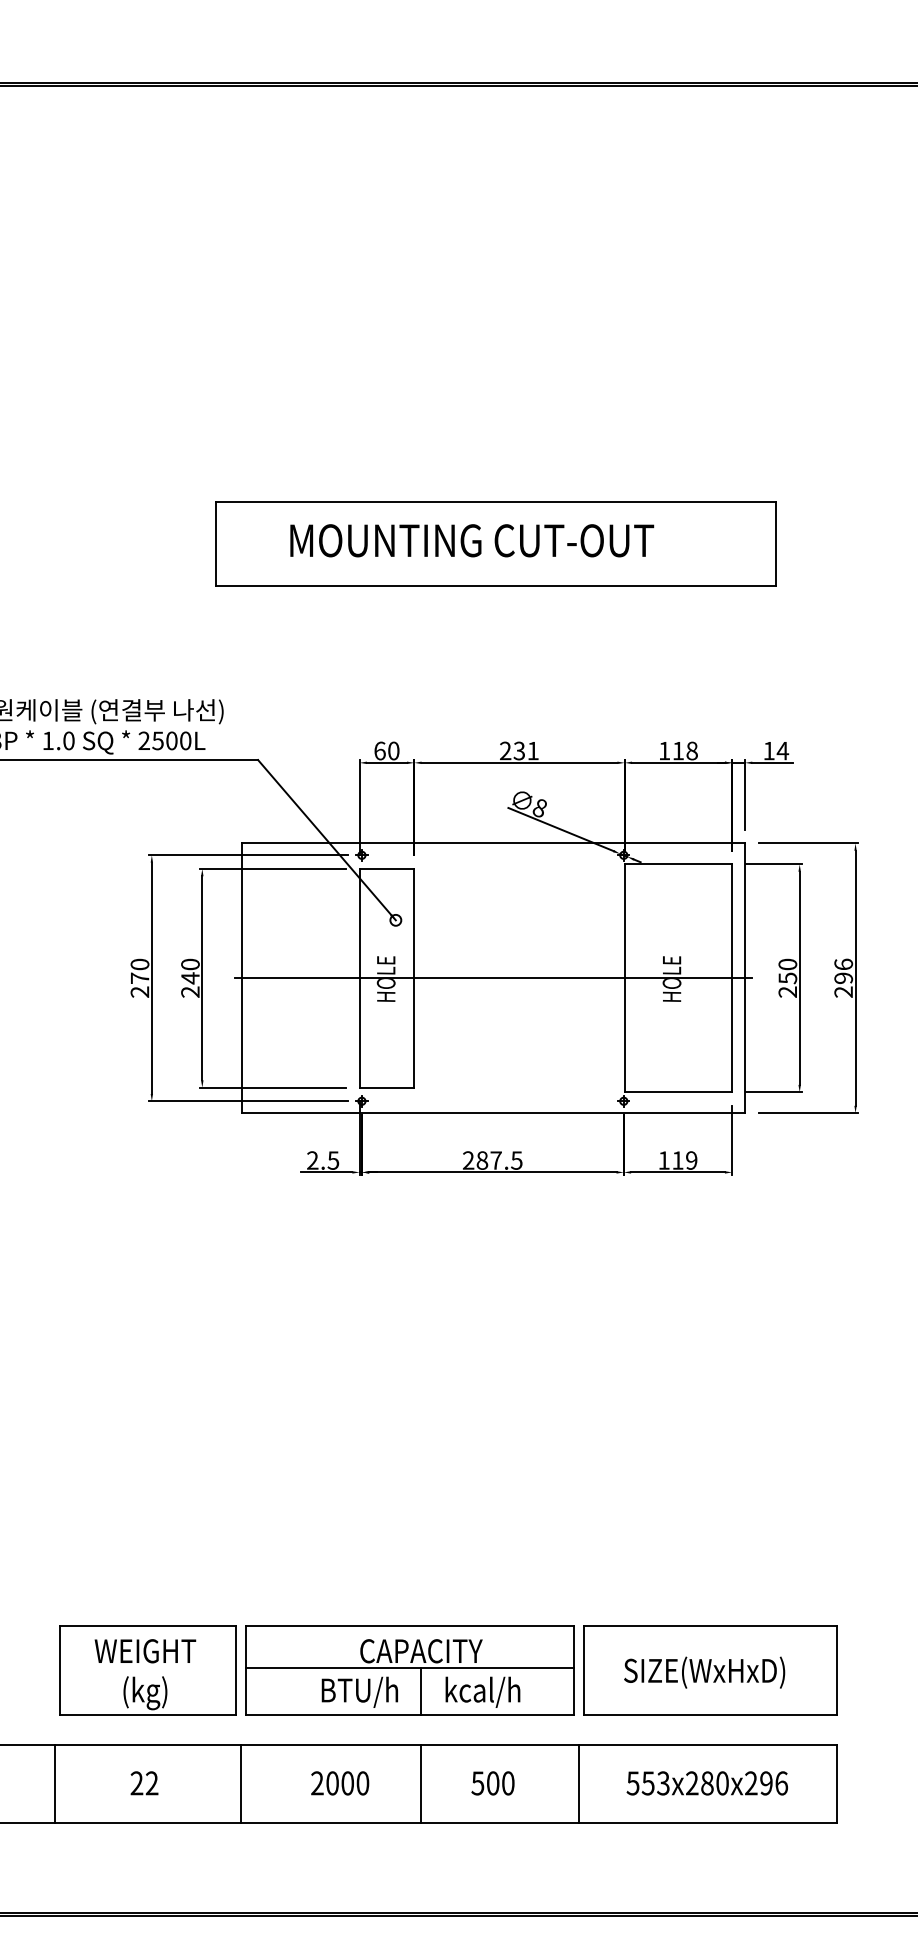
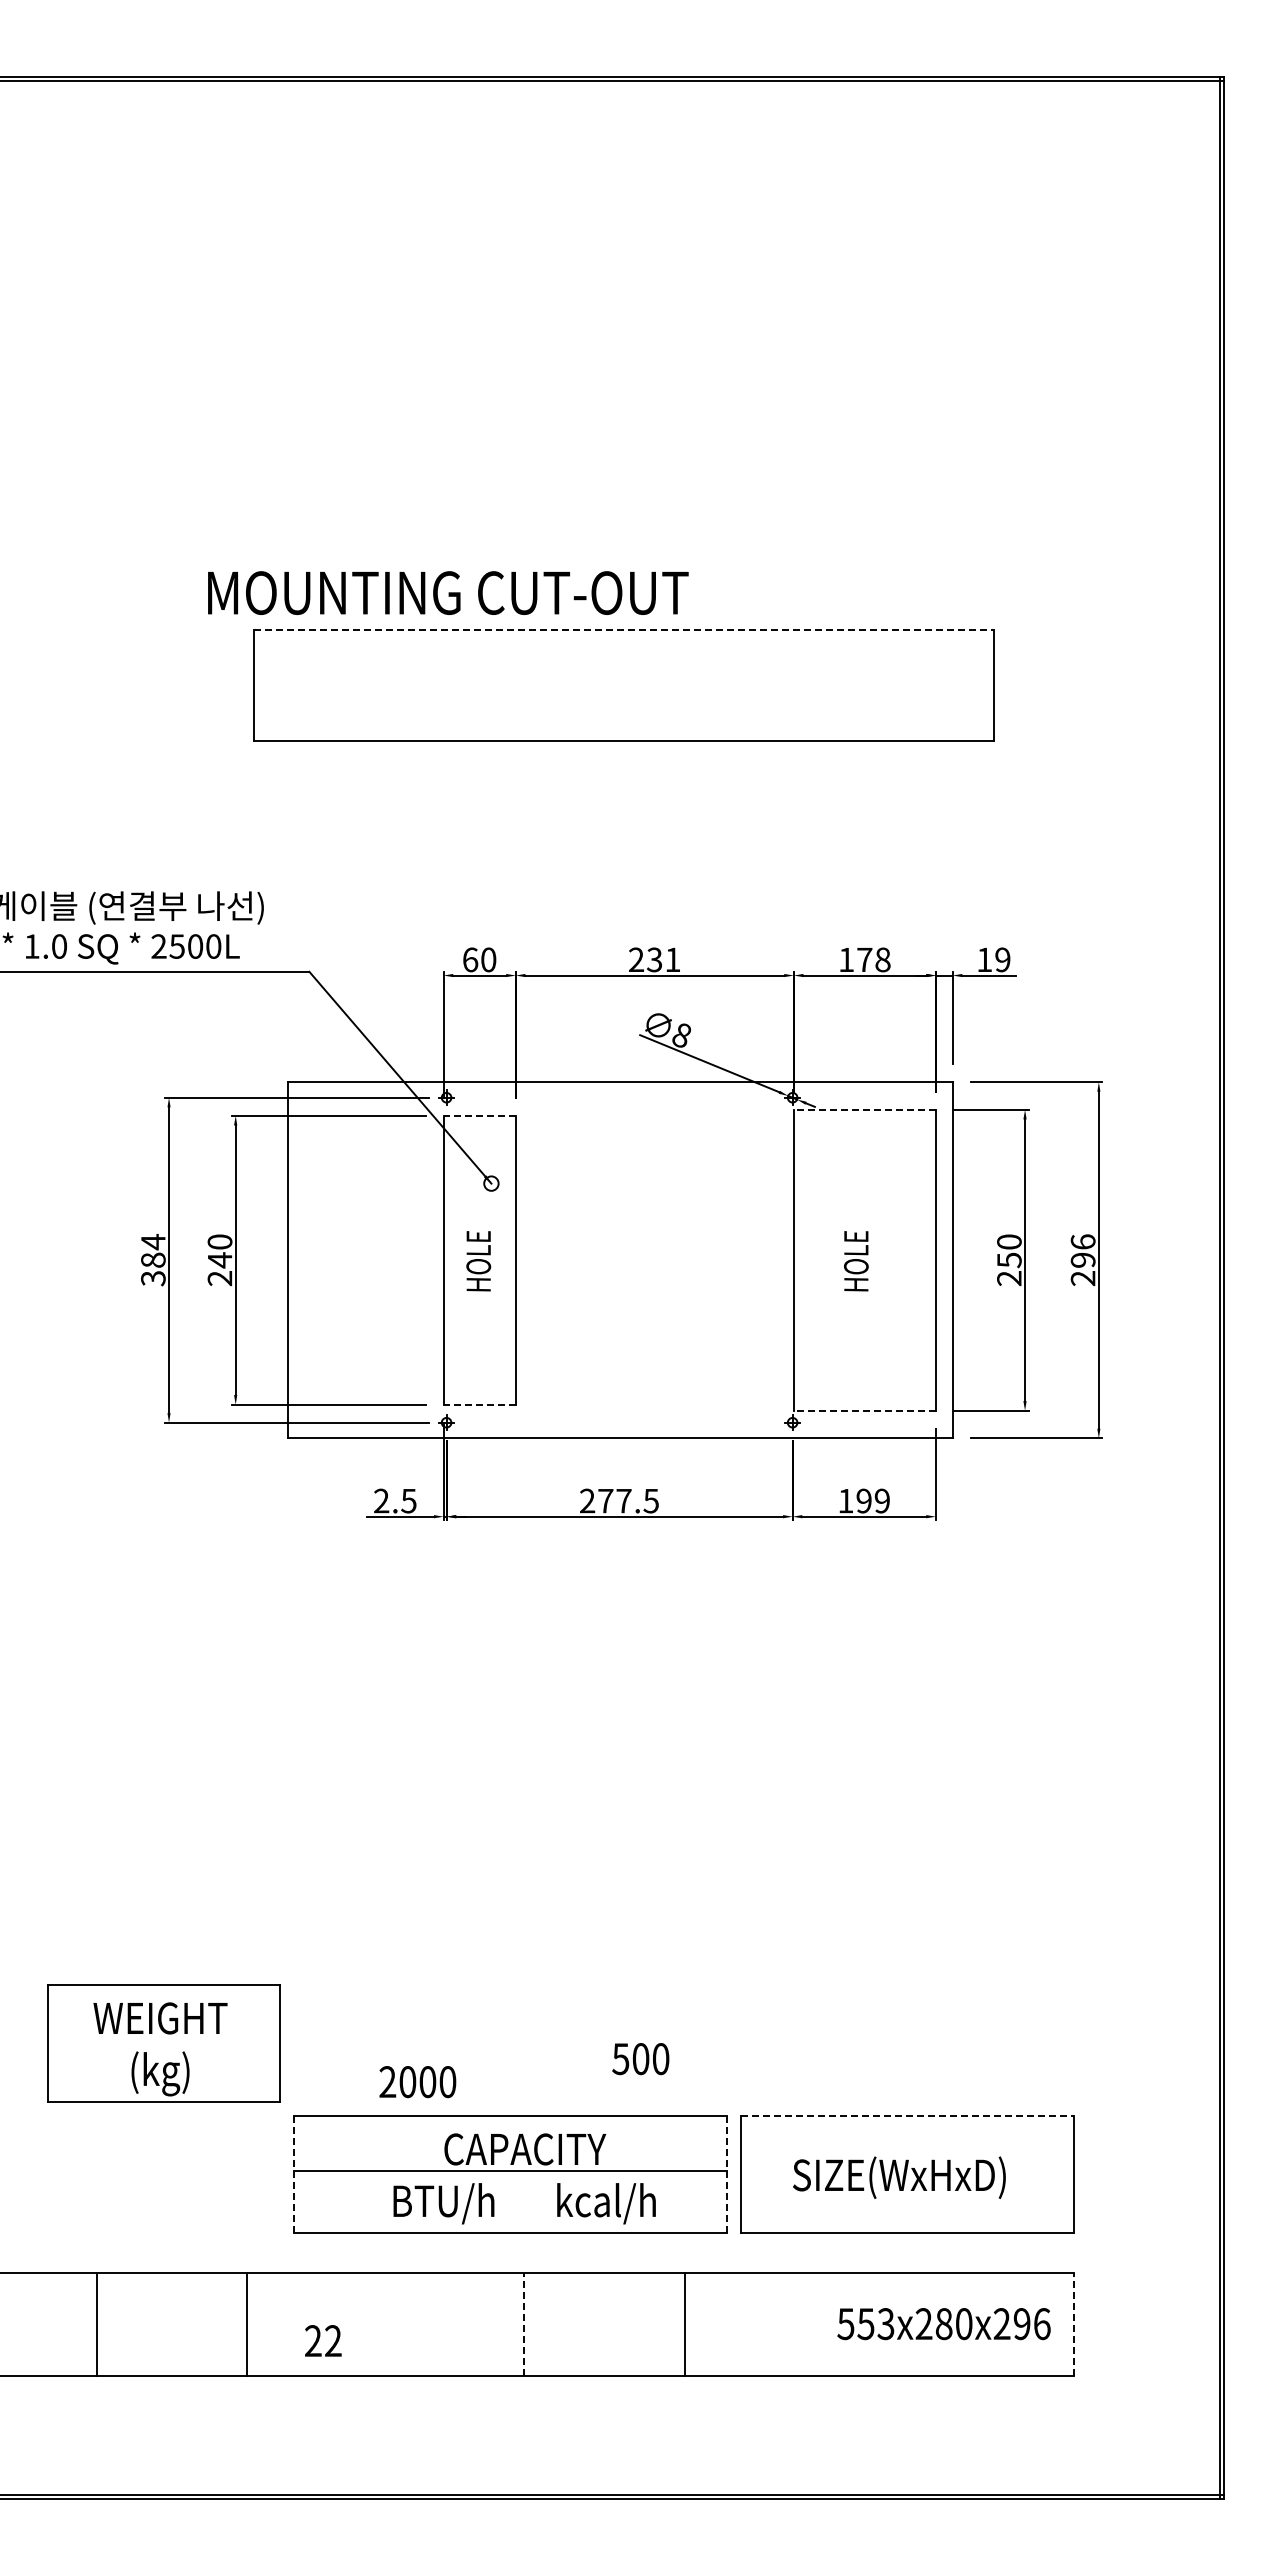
line: (496, 501) -> (624, 630), solid -> dashed
text: (472, 540) -> (448, 592), moved
text: (678, 750) -> (864, 959), 118 -> 178
text: (782, 750) -> (1002, 959), 14 -> 19
line: (678, 864) -> (864, 1109), solid -> dashed
line: (386, 868) -> (479, 1115), solid -> dashed
text: (140, 978) -> (153, 1260), 270 -> 384
line: (493, 978) -> (620, 1260), removed
line: (386, 1087) -> (479, 1404), solid -> dashed
line: (678, 1092) -> (864, 1410), solid -> dashed
text: (482, 1160) -> (605, 1500), 287.5 -> 277.5
text: (677, 1160) -> (863, 1500), 119 -> 199
line: (710, 1626) -> (907, 2116), solid -> dashed
part: (147, 1670) -> (163, 2043), moved
line: (246, 1670) -> (293, 2174), solid -> dashed
line: (573, 1670) -> (726, 2174), solid -> dashed
line: (420, 1690) -> (524, 2201), removed
text: (144, 1782) -> (323, 2340), moved
line: (55, 1783) -> (97, 2324), moved
line: (240, 1783) -> (246, 2324), moved
text: (339, 1783) -> (417, 2082), moved
line: (420, 1783) -> (524, 2324), solid -> dashed
text: (492, 1783) -> (640, 2059), moved
line: (579, 1783) -> (684, 2324), moved
text: (706, 1783) -> (943, 2324), moved
line: (837, 1783) -> (1074, 2324), solid -> dashed

